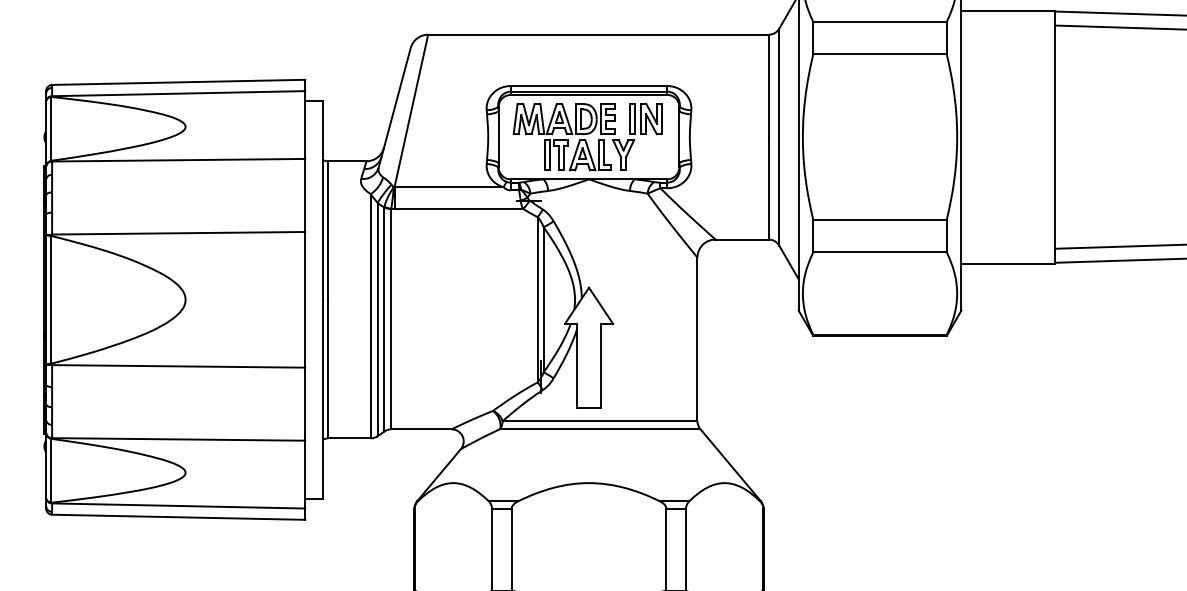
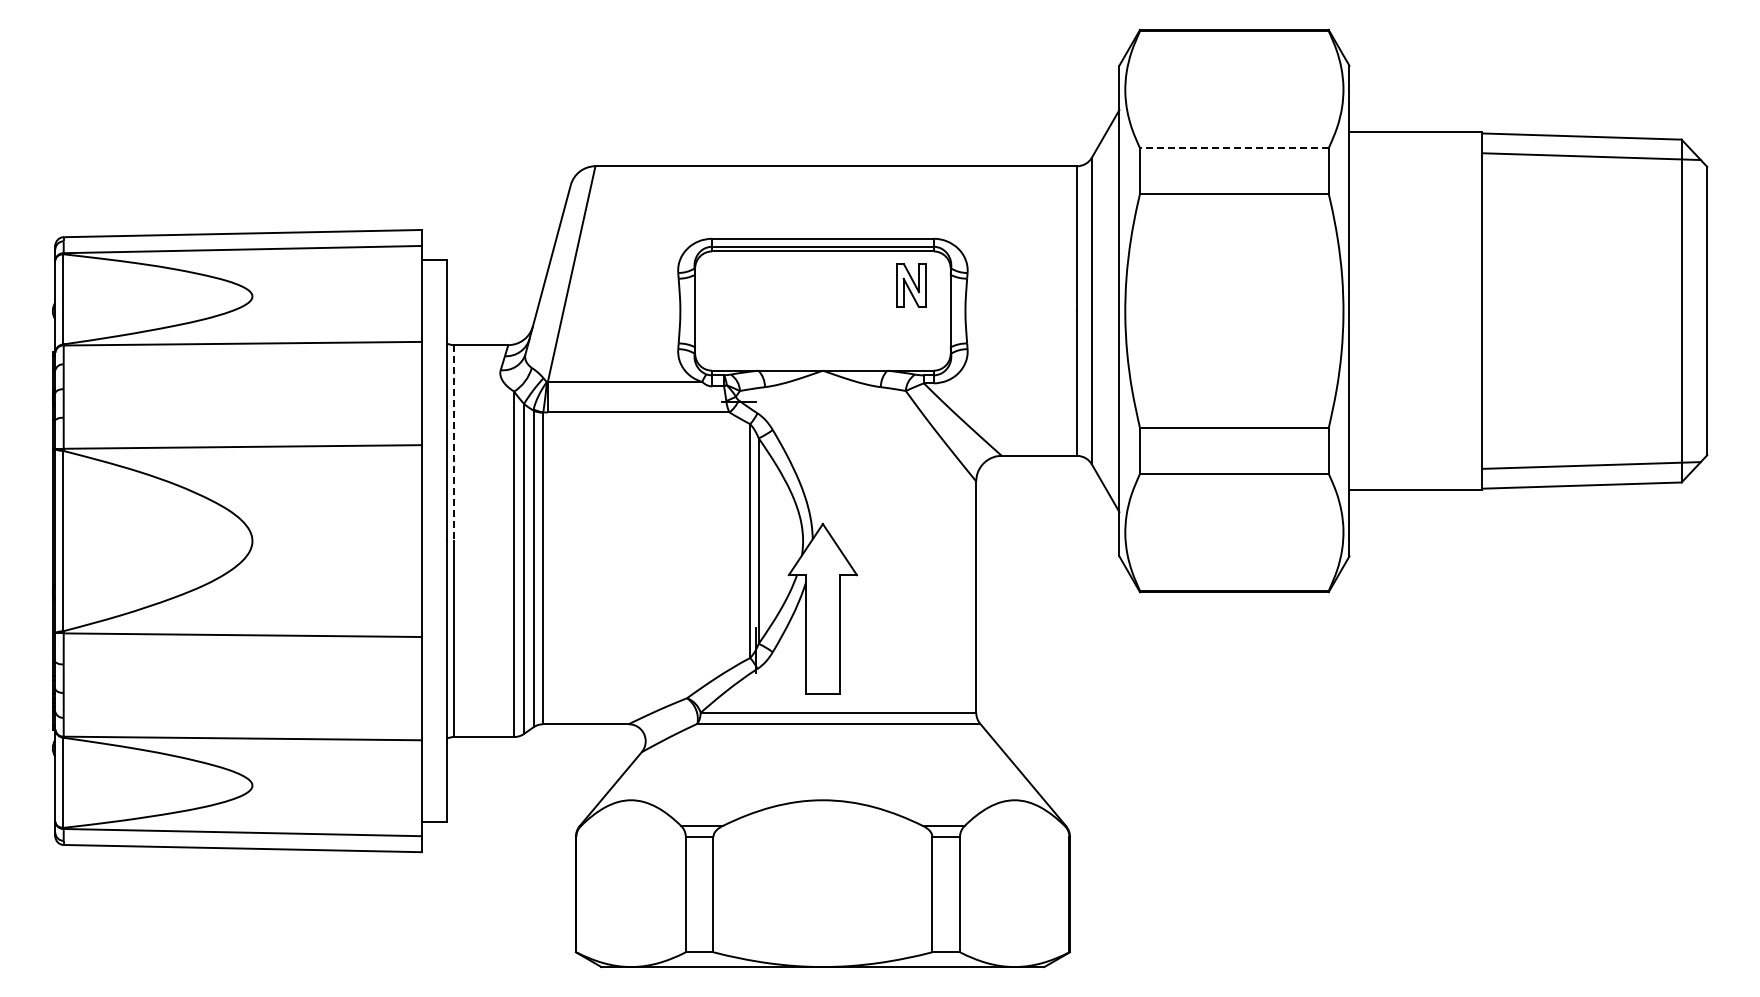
line: (879, 22) -> (1233, 148), solid -> dashed
part: (573, 136) -> (801, 310), removed
line: (328, 230) -> (454, 443), solid -> dashed

